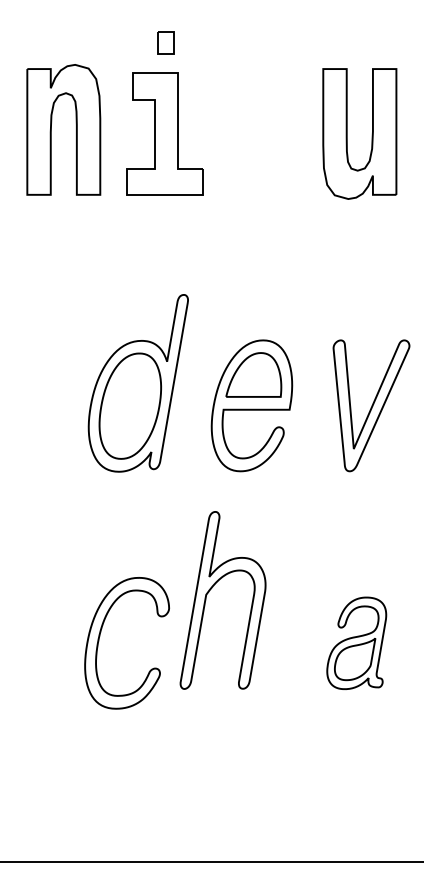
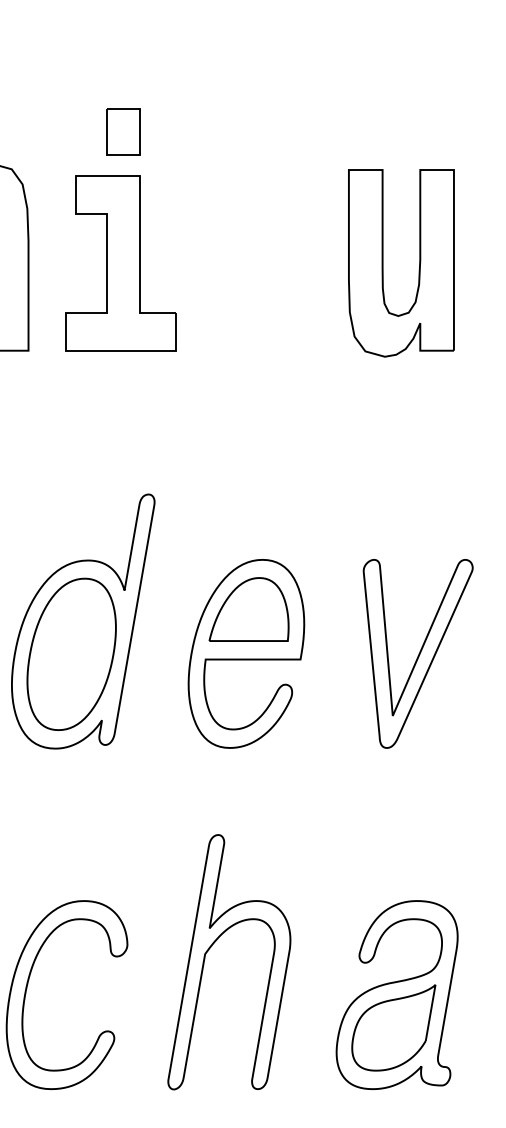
part: (166, 42) -> (123, 131), size x1.43
part: (209, 592) -> (209, 950), moved
part: (356, 643) -> (396, 995), size x1.43

